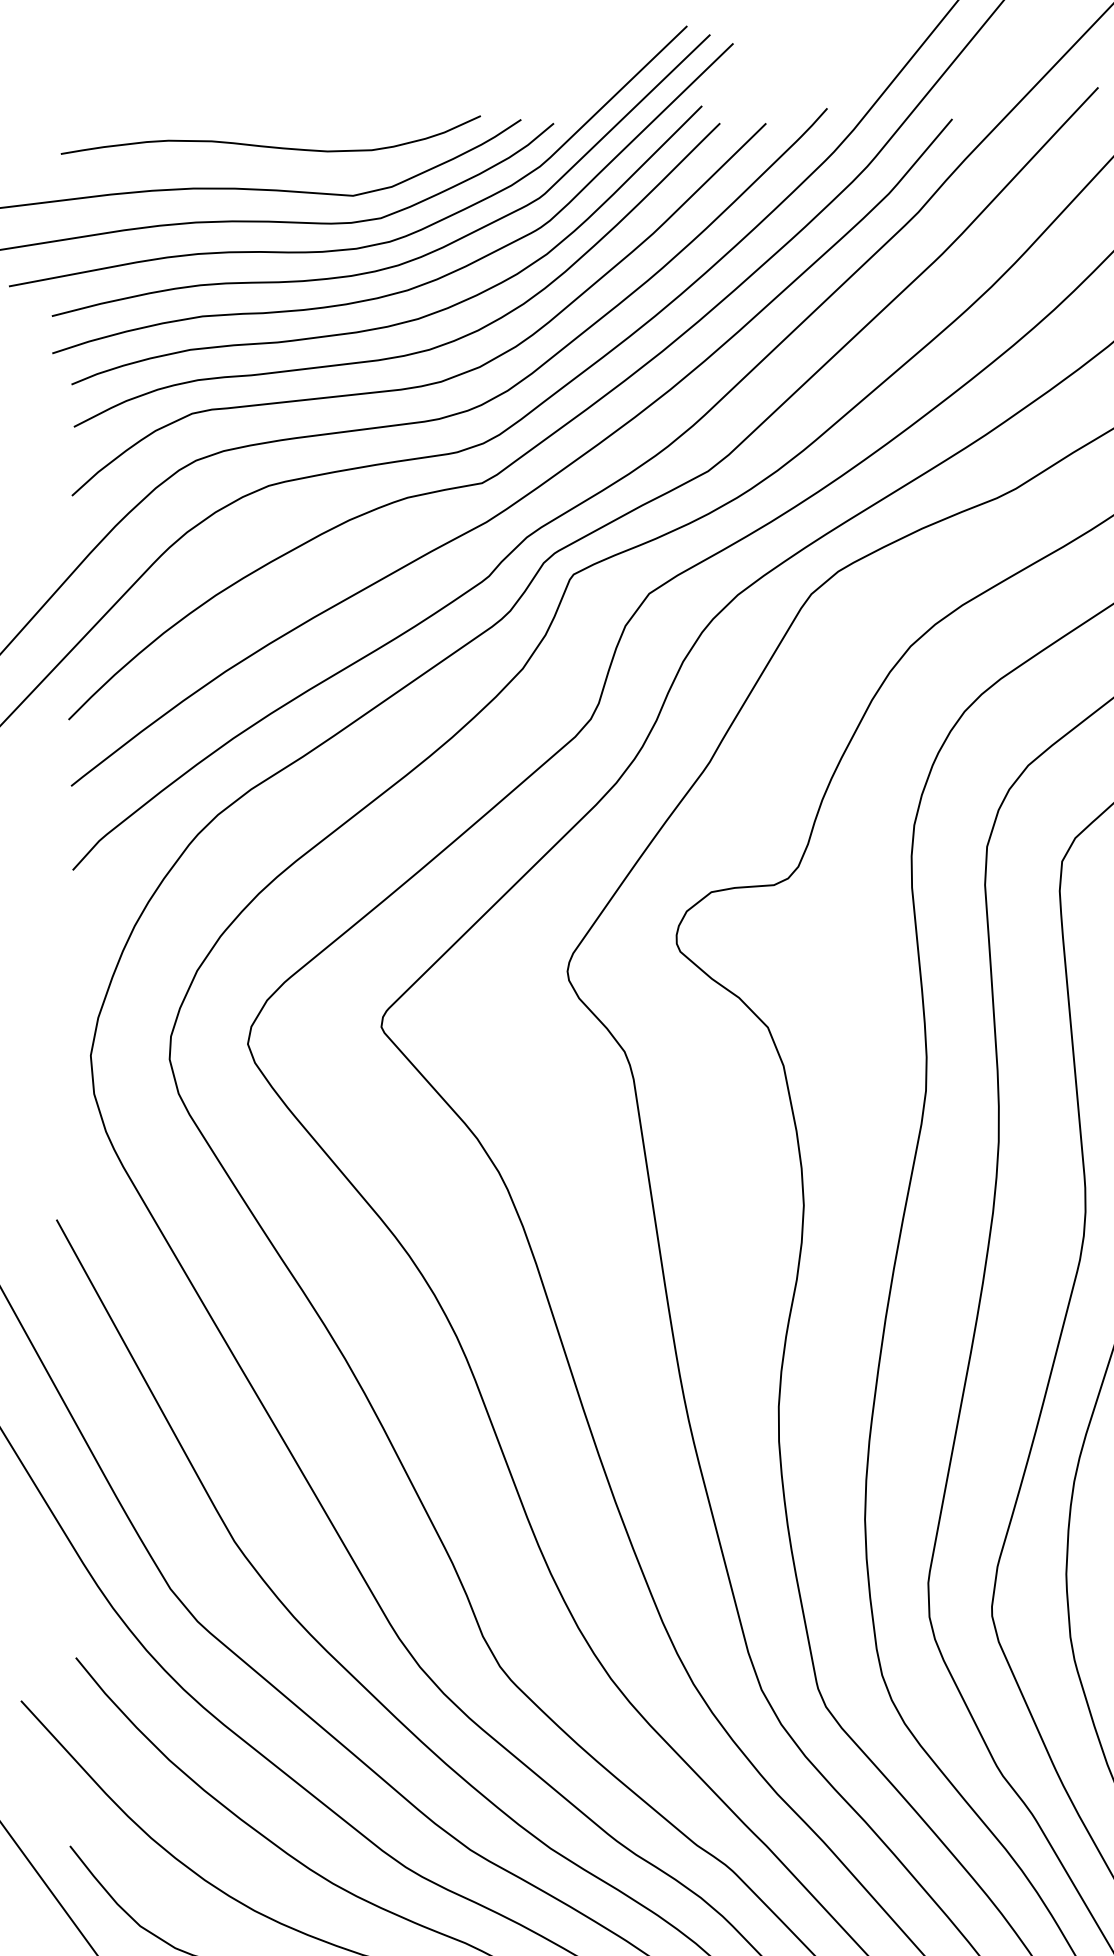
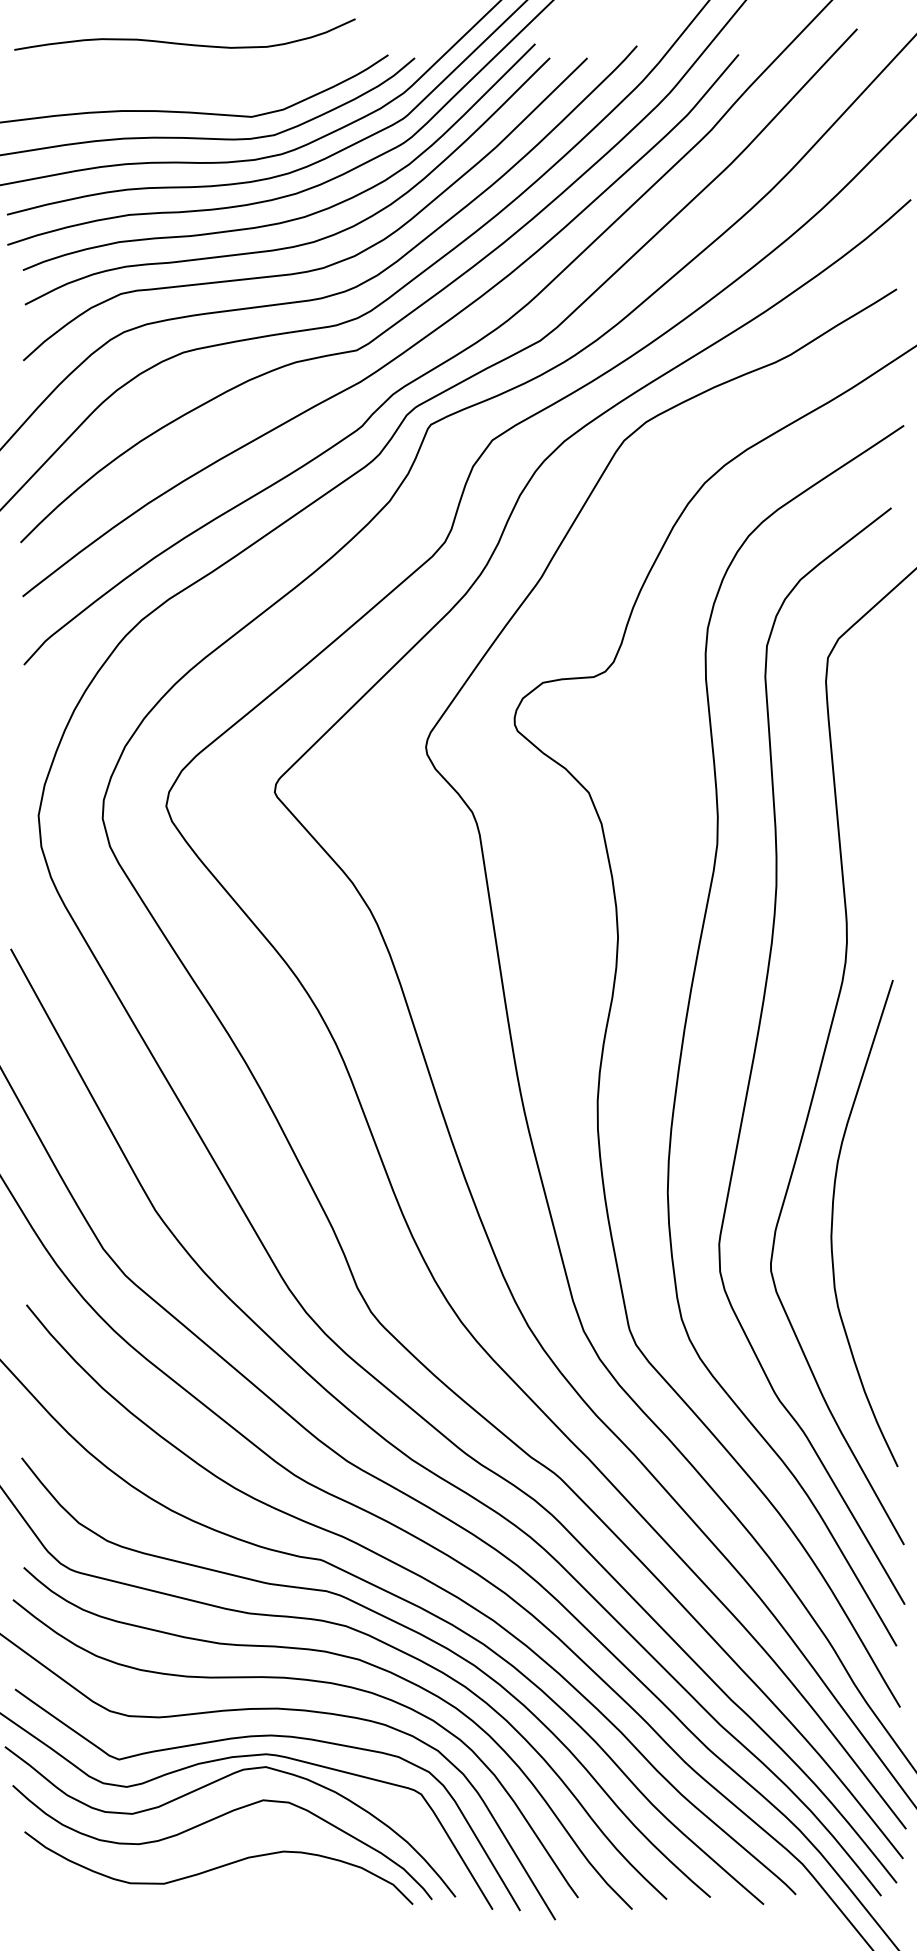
curve: (270, 146) -> (184, 43), moved

